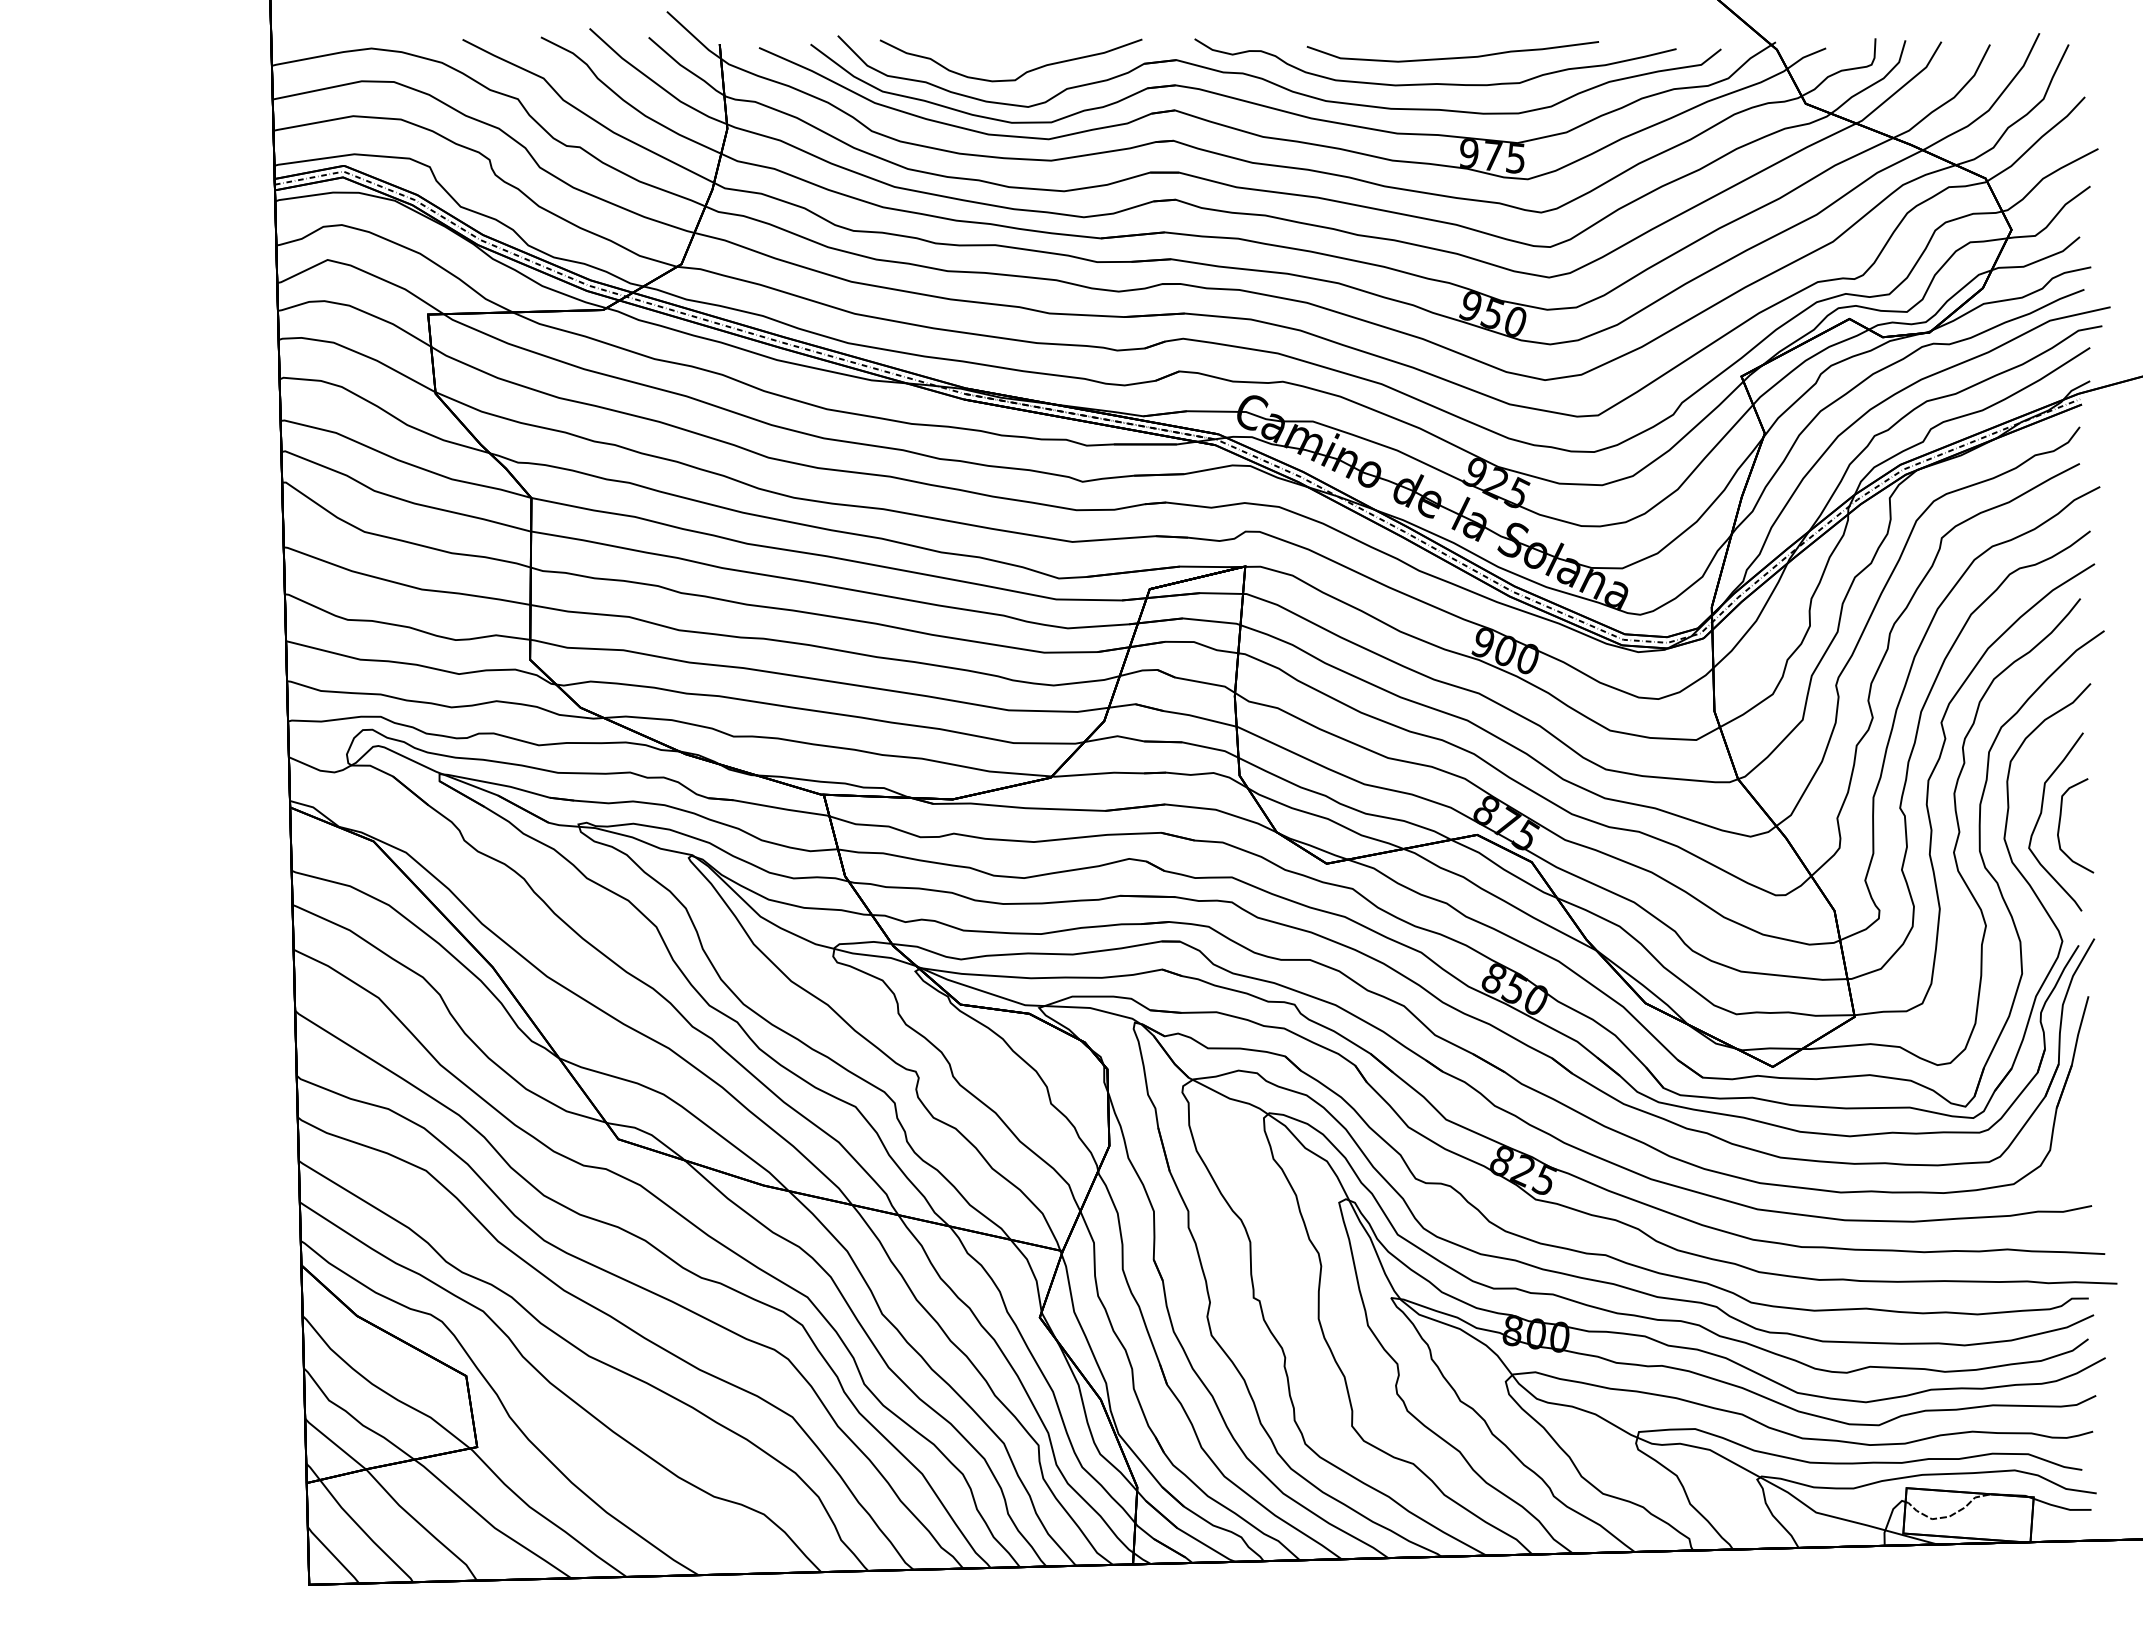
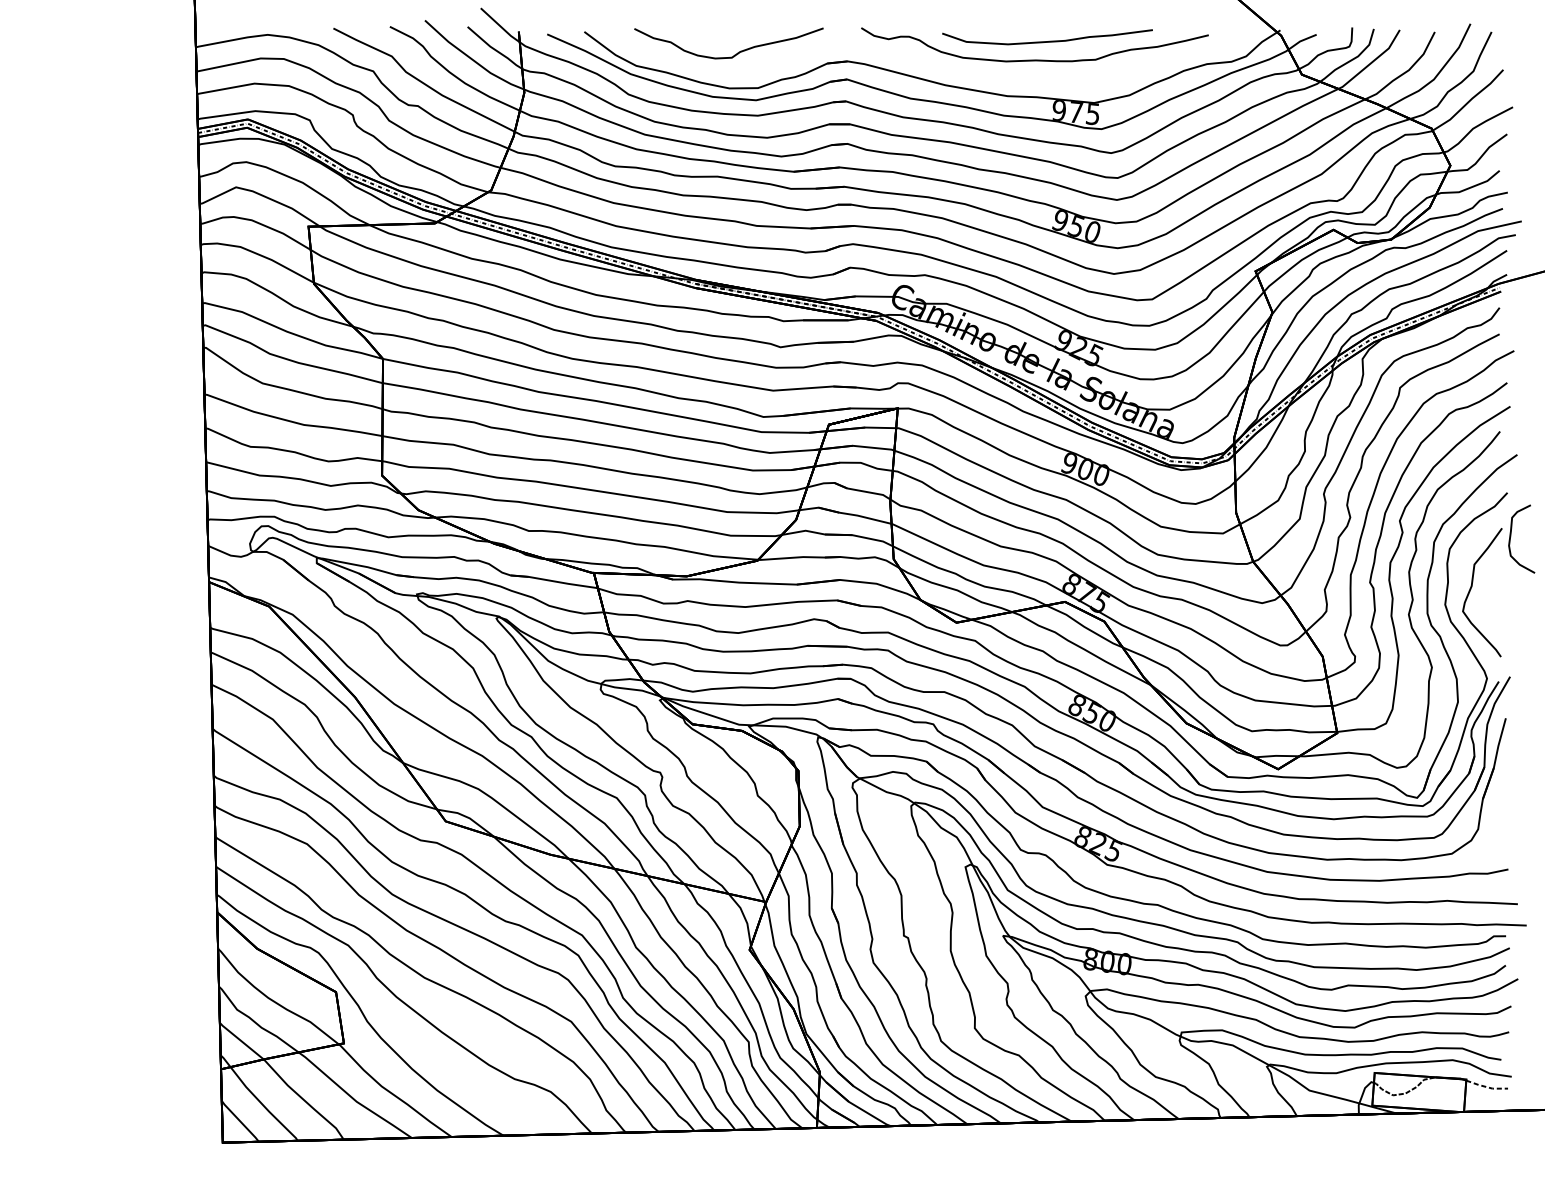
part: (1276, 83) -> (920, 60), removed
curve: (2060, 825) -> (1510, 538), moved
line: (2061, 1507) -> (1486, 1086), solid -> dashed

